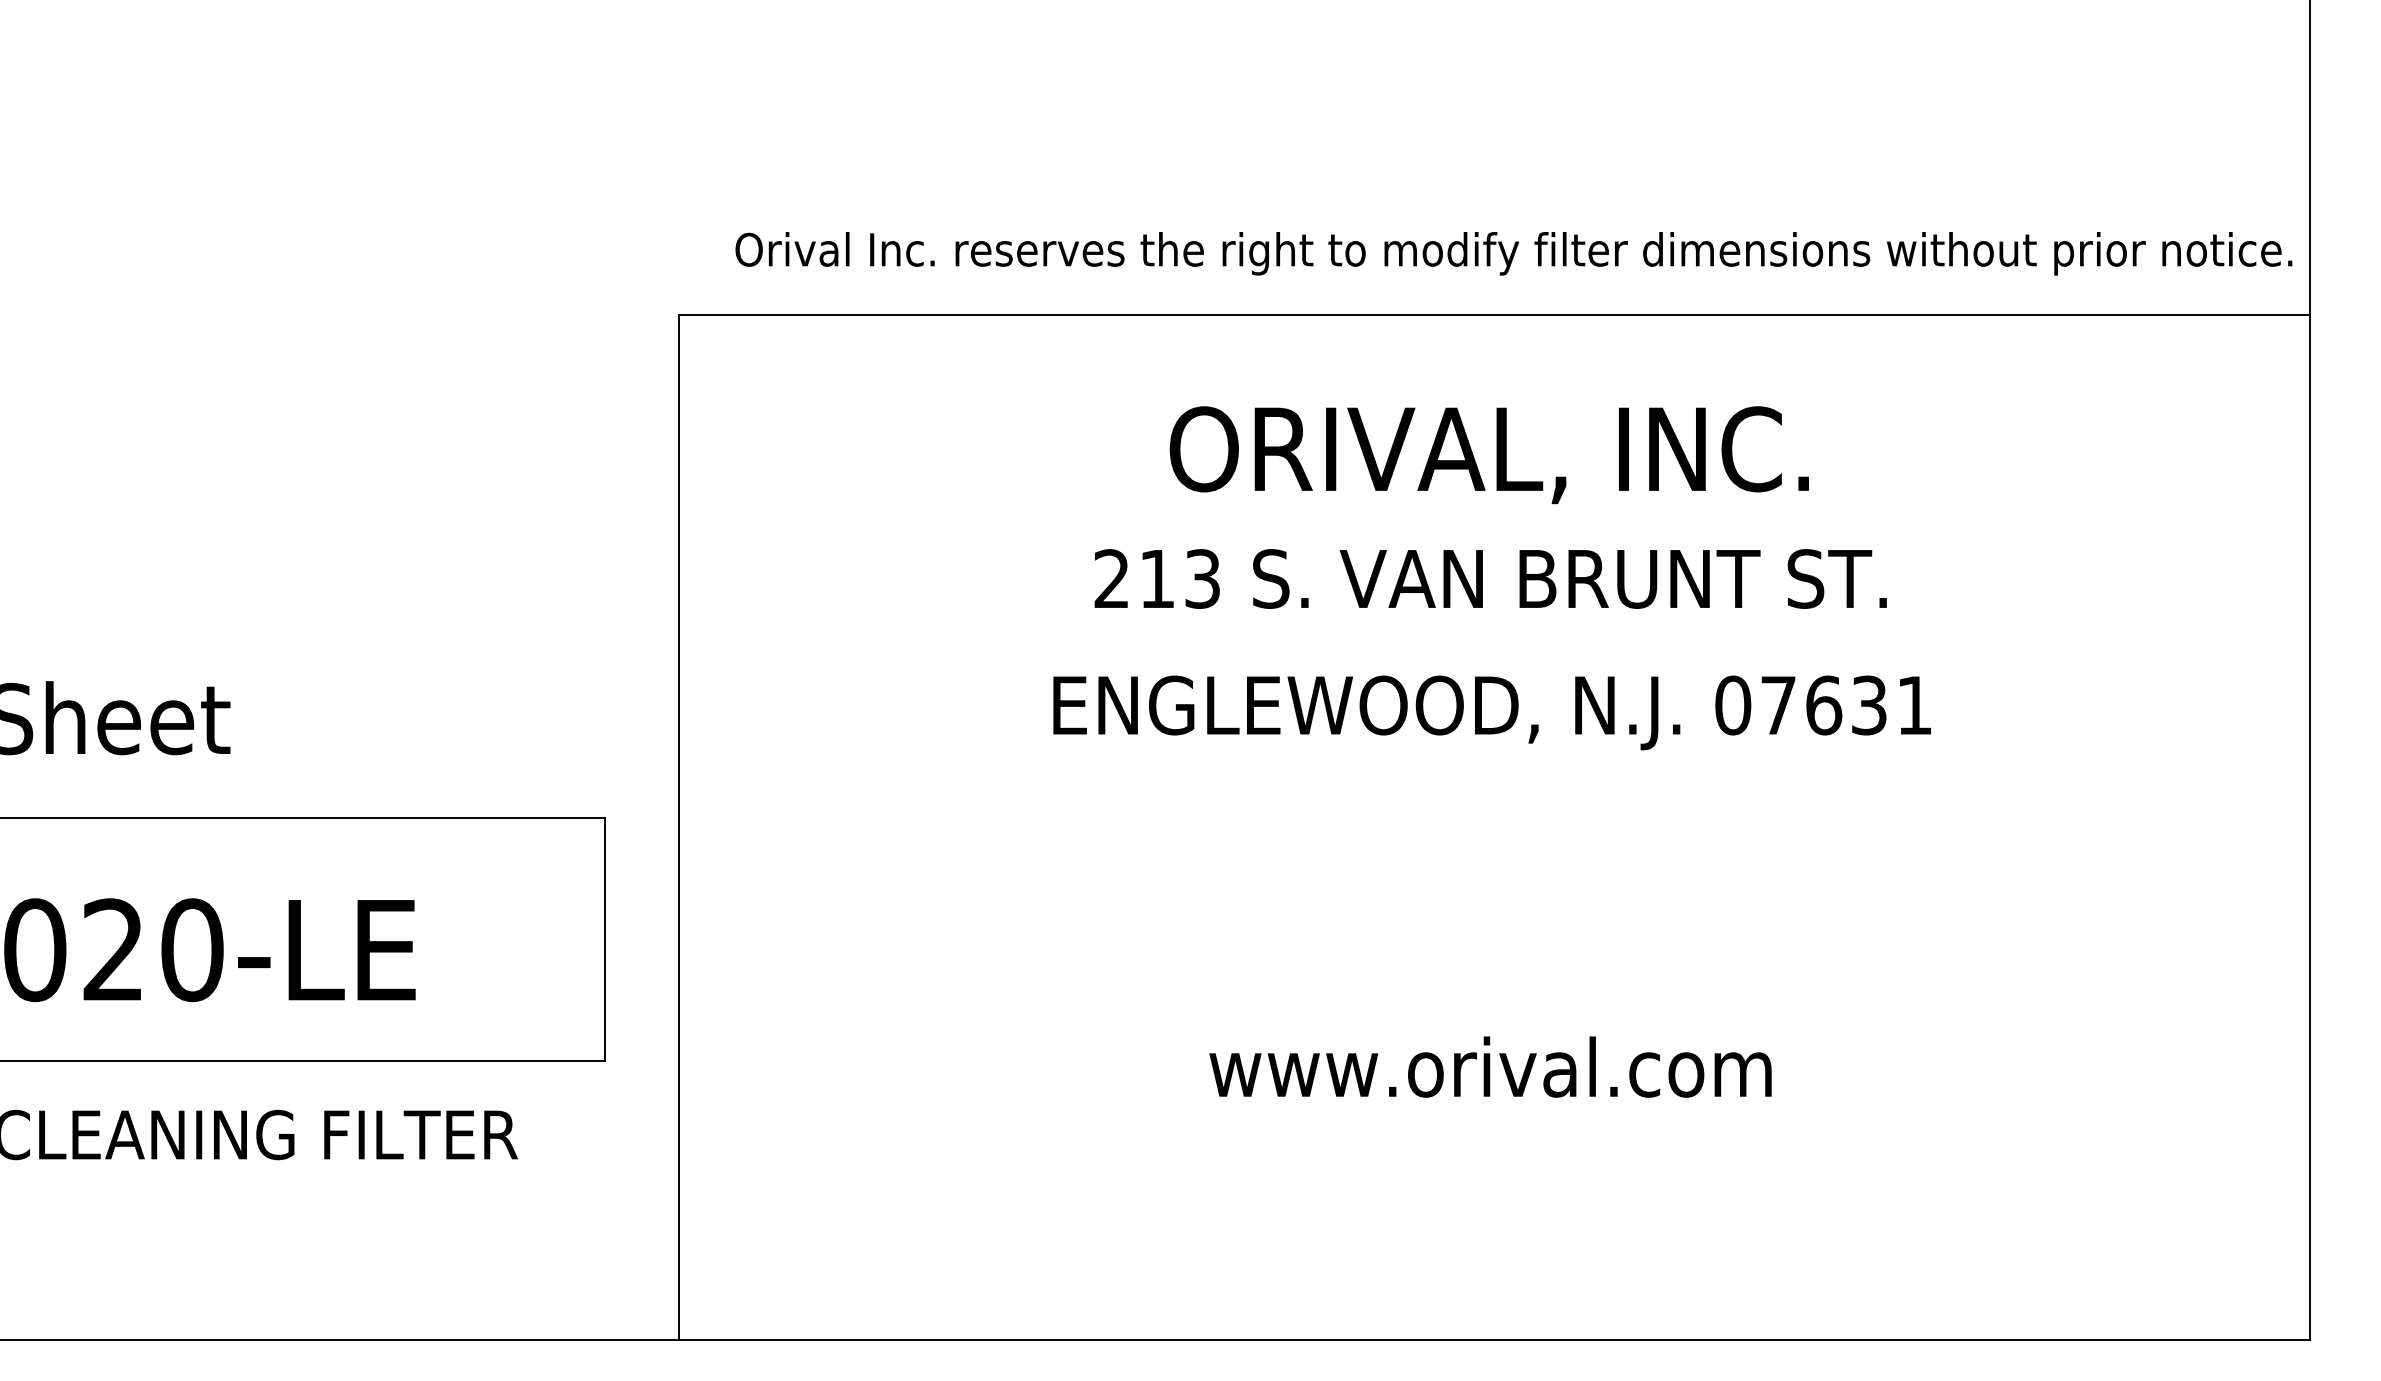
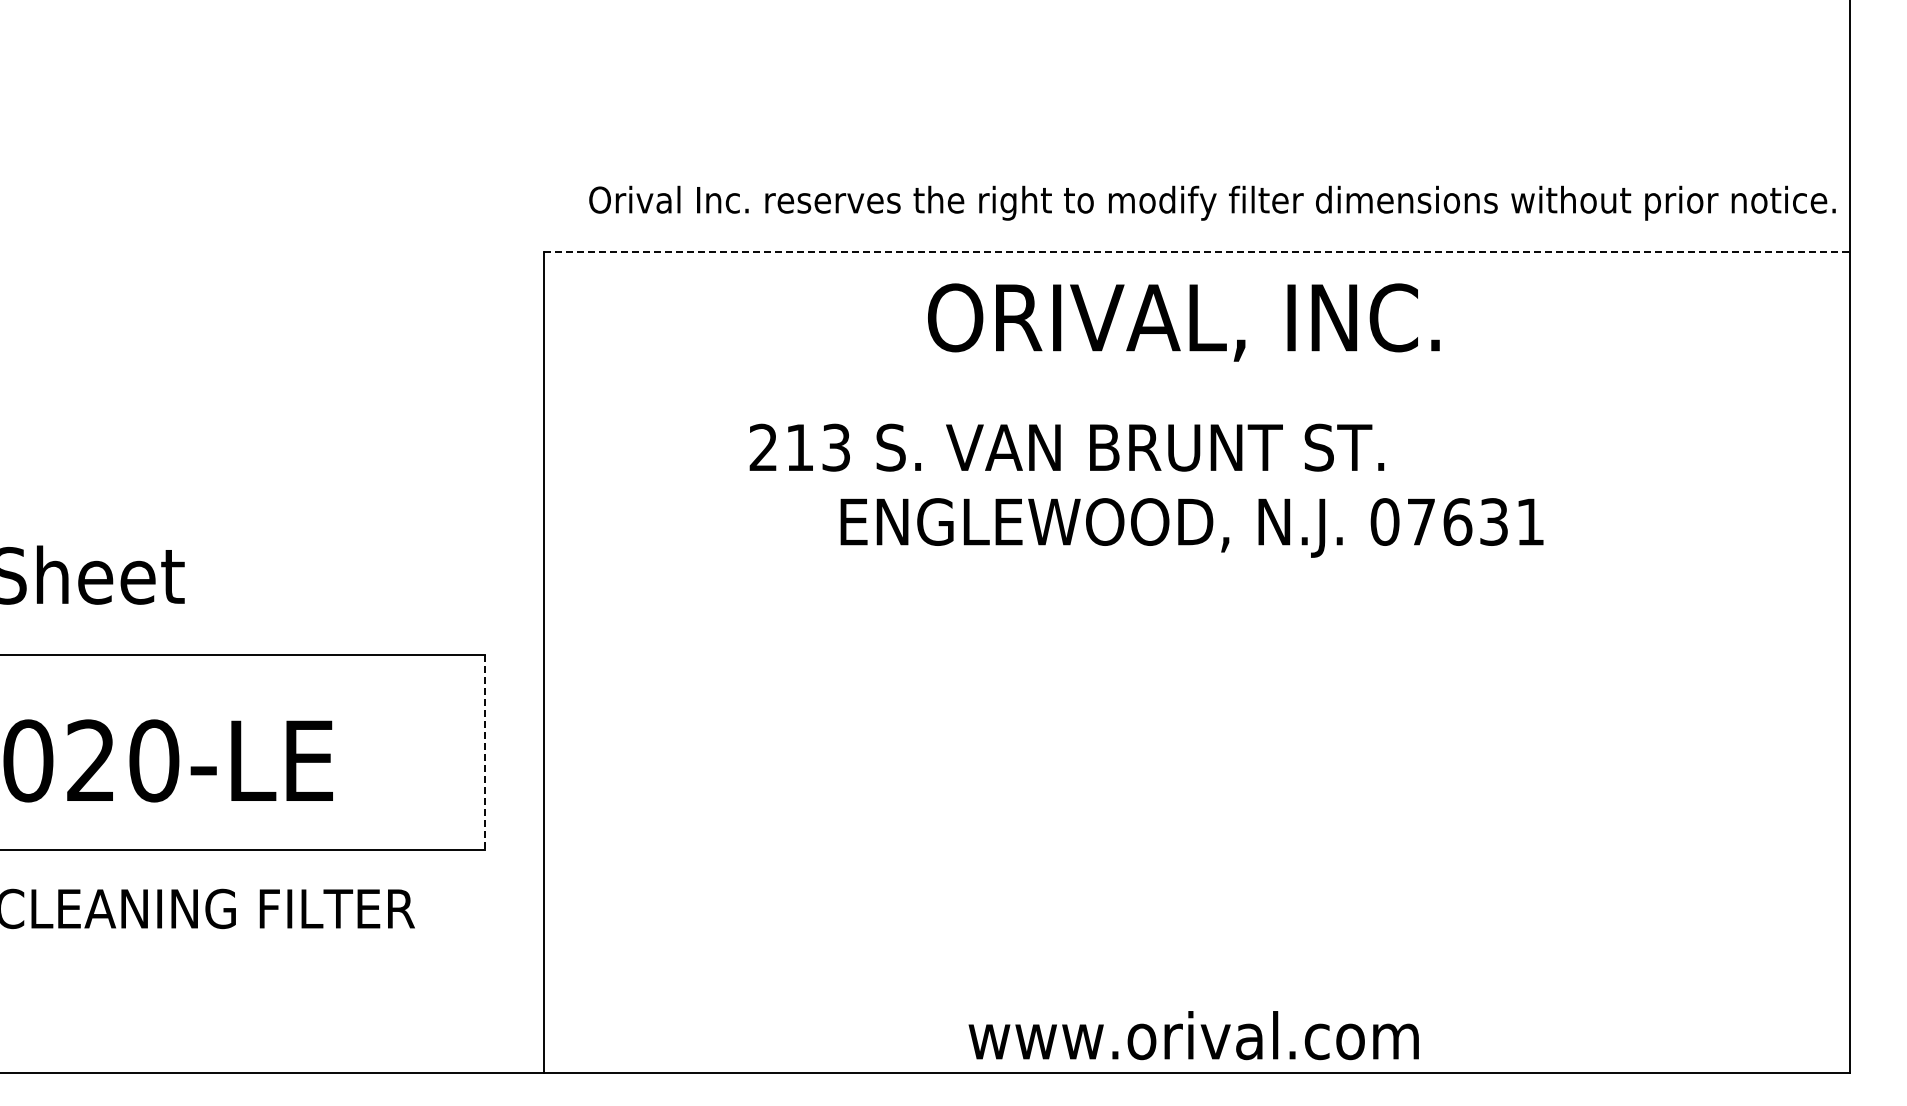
line: (1495, 315) -> (1197, 252), solid -> dashed
text: (1488, 455) -> (1183, 322), moved
text: (1490, 578) -> (1066, 447), moved
text: (1491, 712) -> (1191, 527), moved
line: (604, 939) -> (484, 752), solid -> dashed
text: (1490, 1067) -> (1193, 1035), moved

